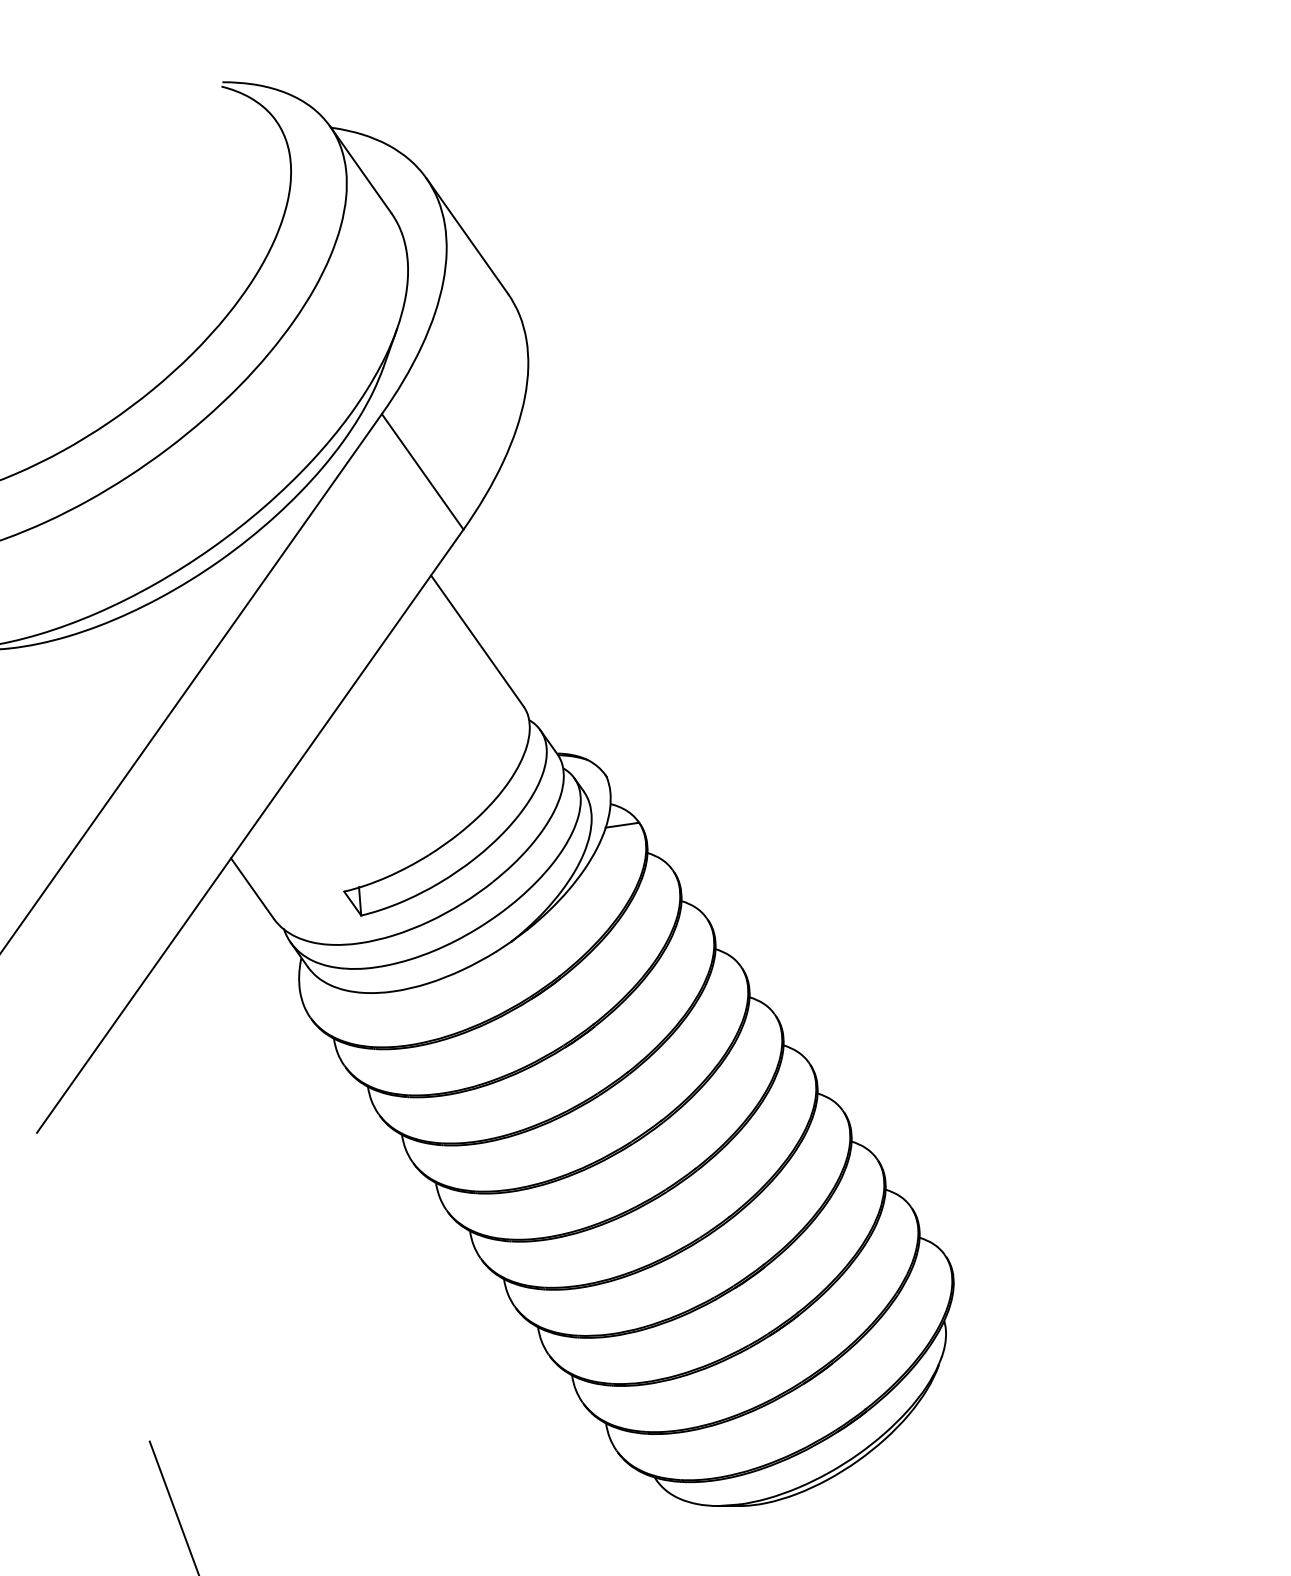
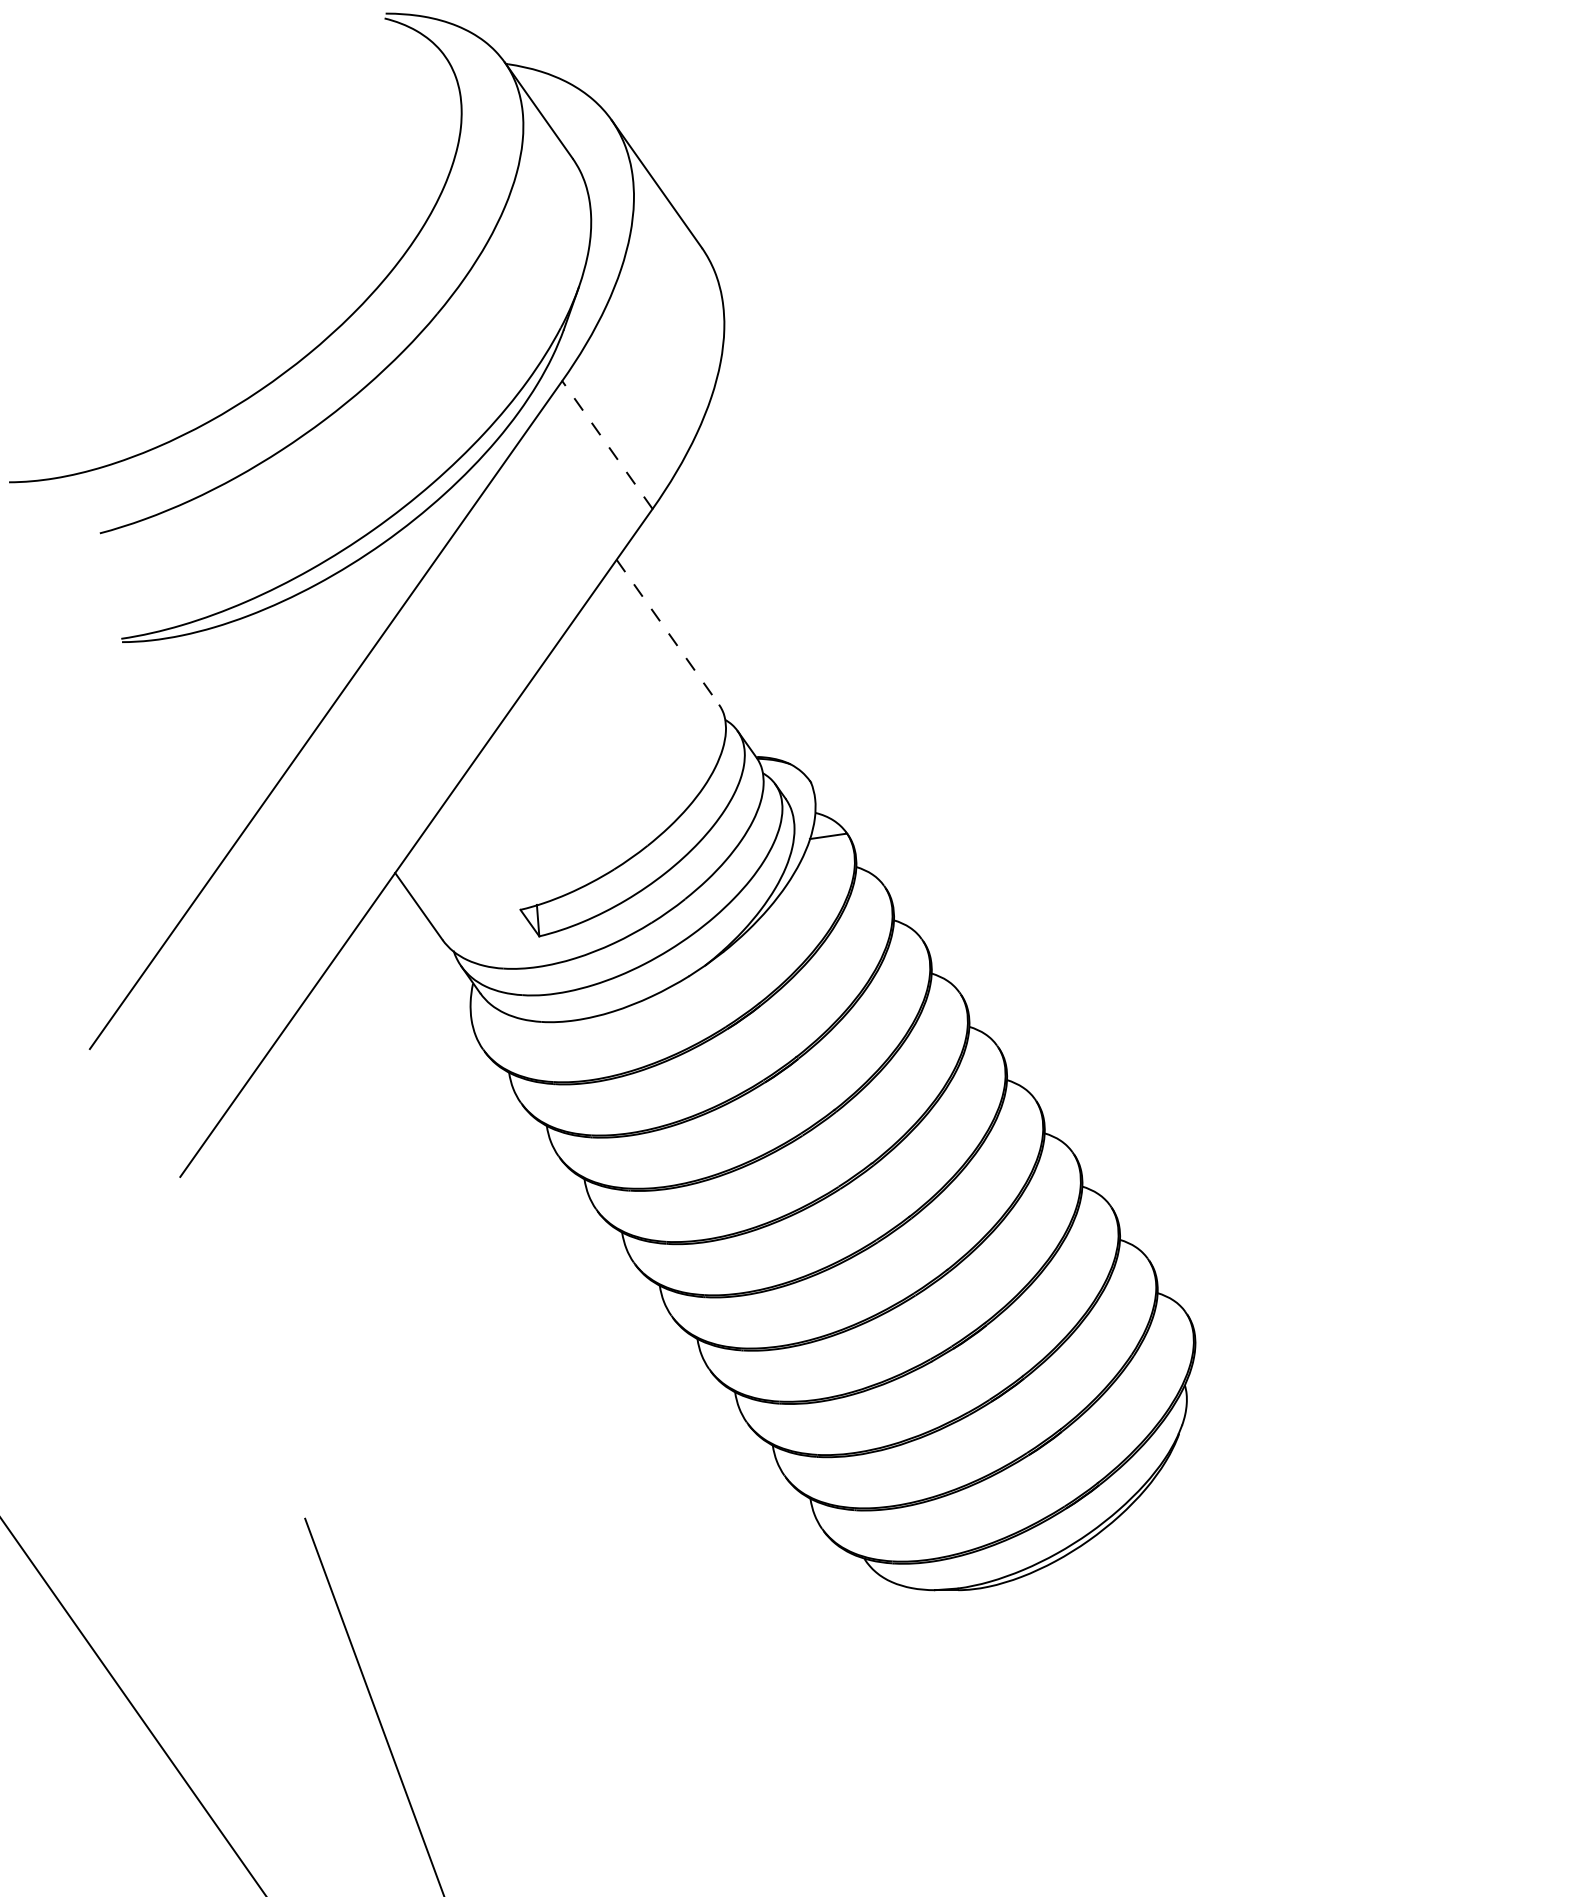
line: (422, 471) -> (607, 444), solid -> dashed
line: (476, 641) -> (667, 632), solid -> dashed

